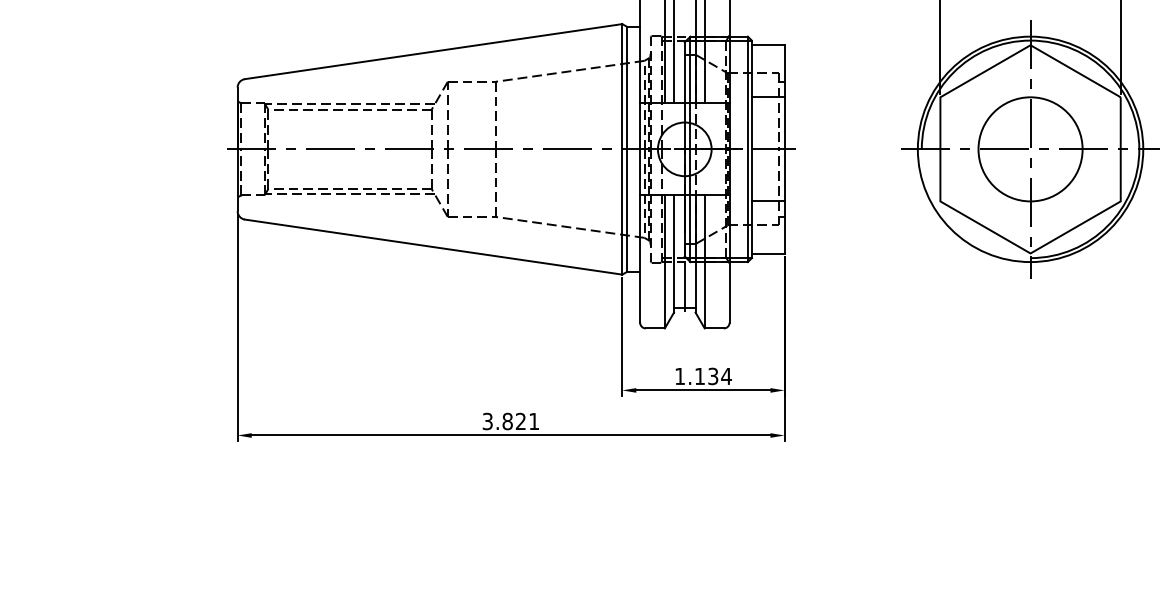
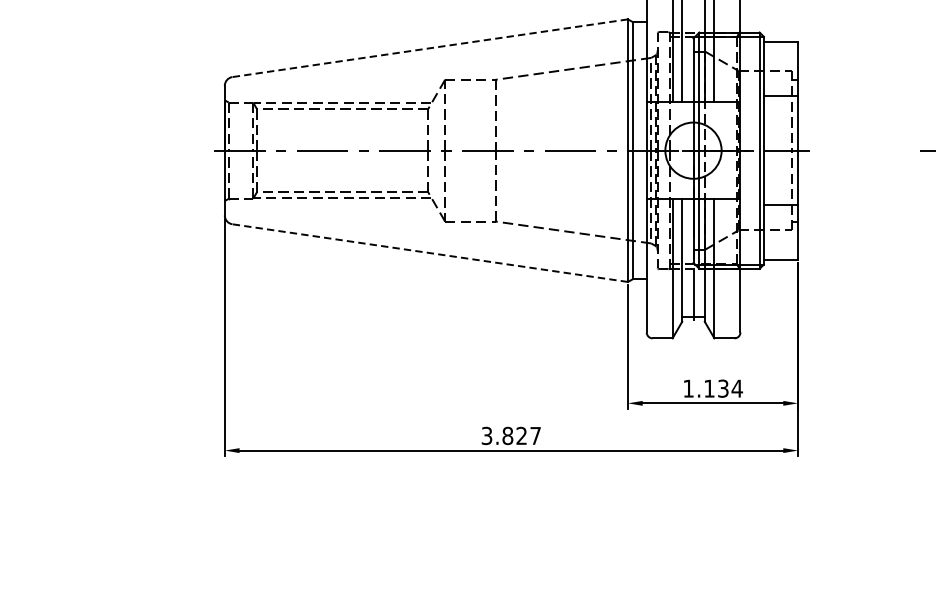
line: (433, 51) -> (430, 48), solid -> dashed
line: (433, 247) -> (430, 253), solid -> dashed
text: (534, 421) -> (535, 435), 3.821 -> 3.827

